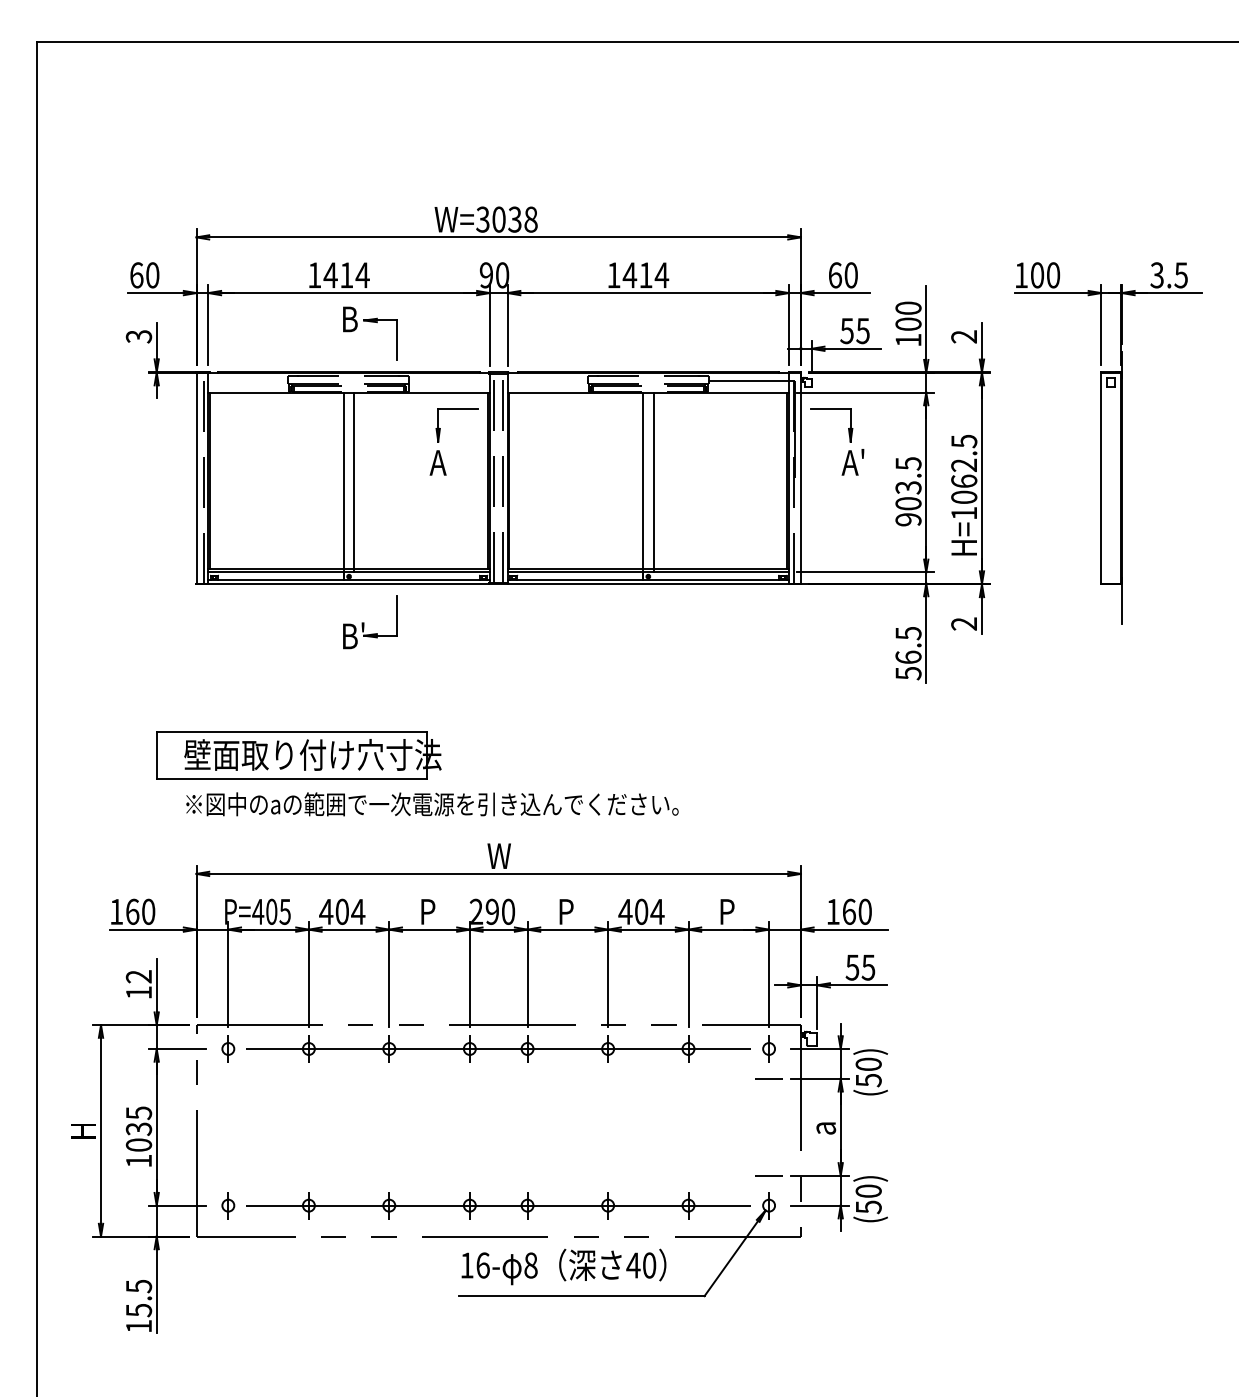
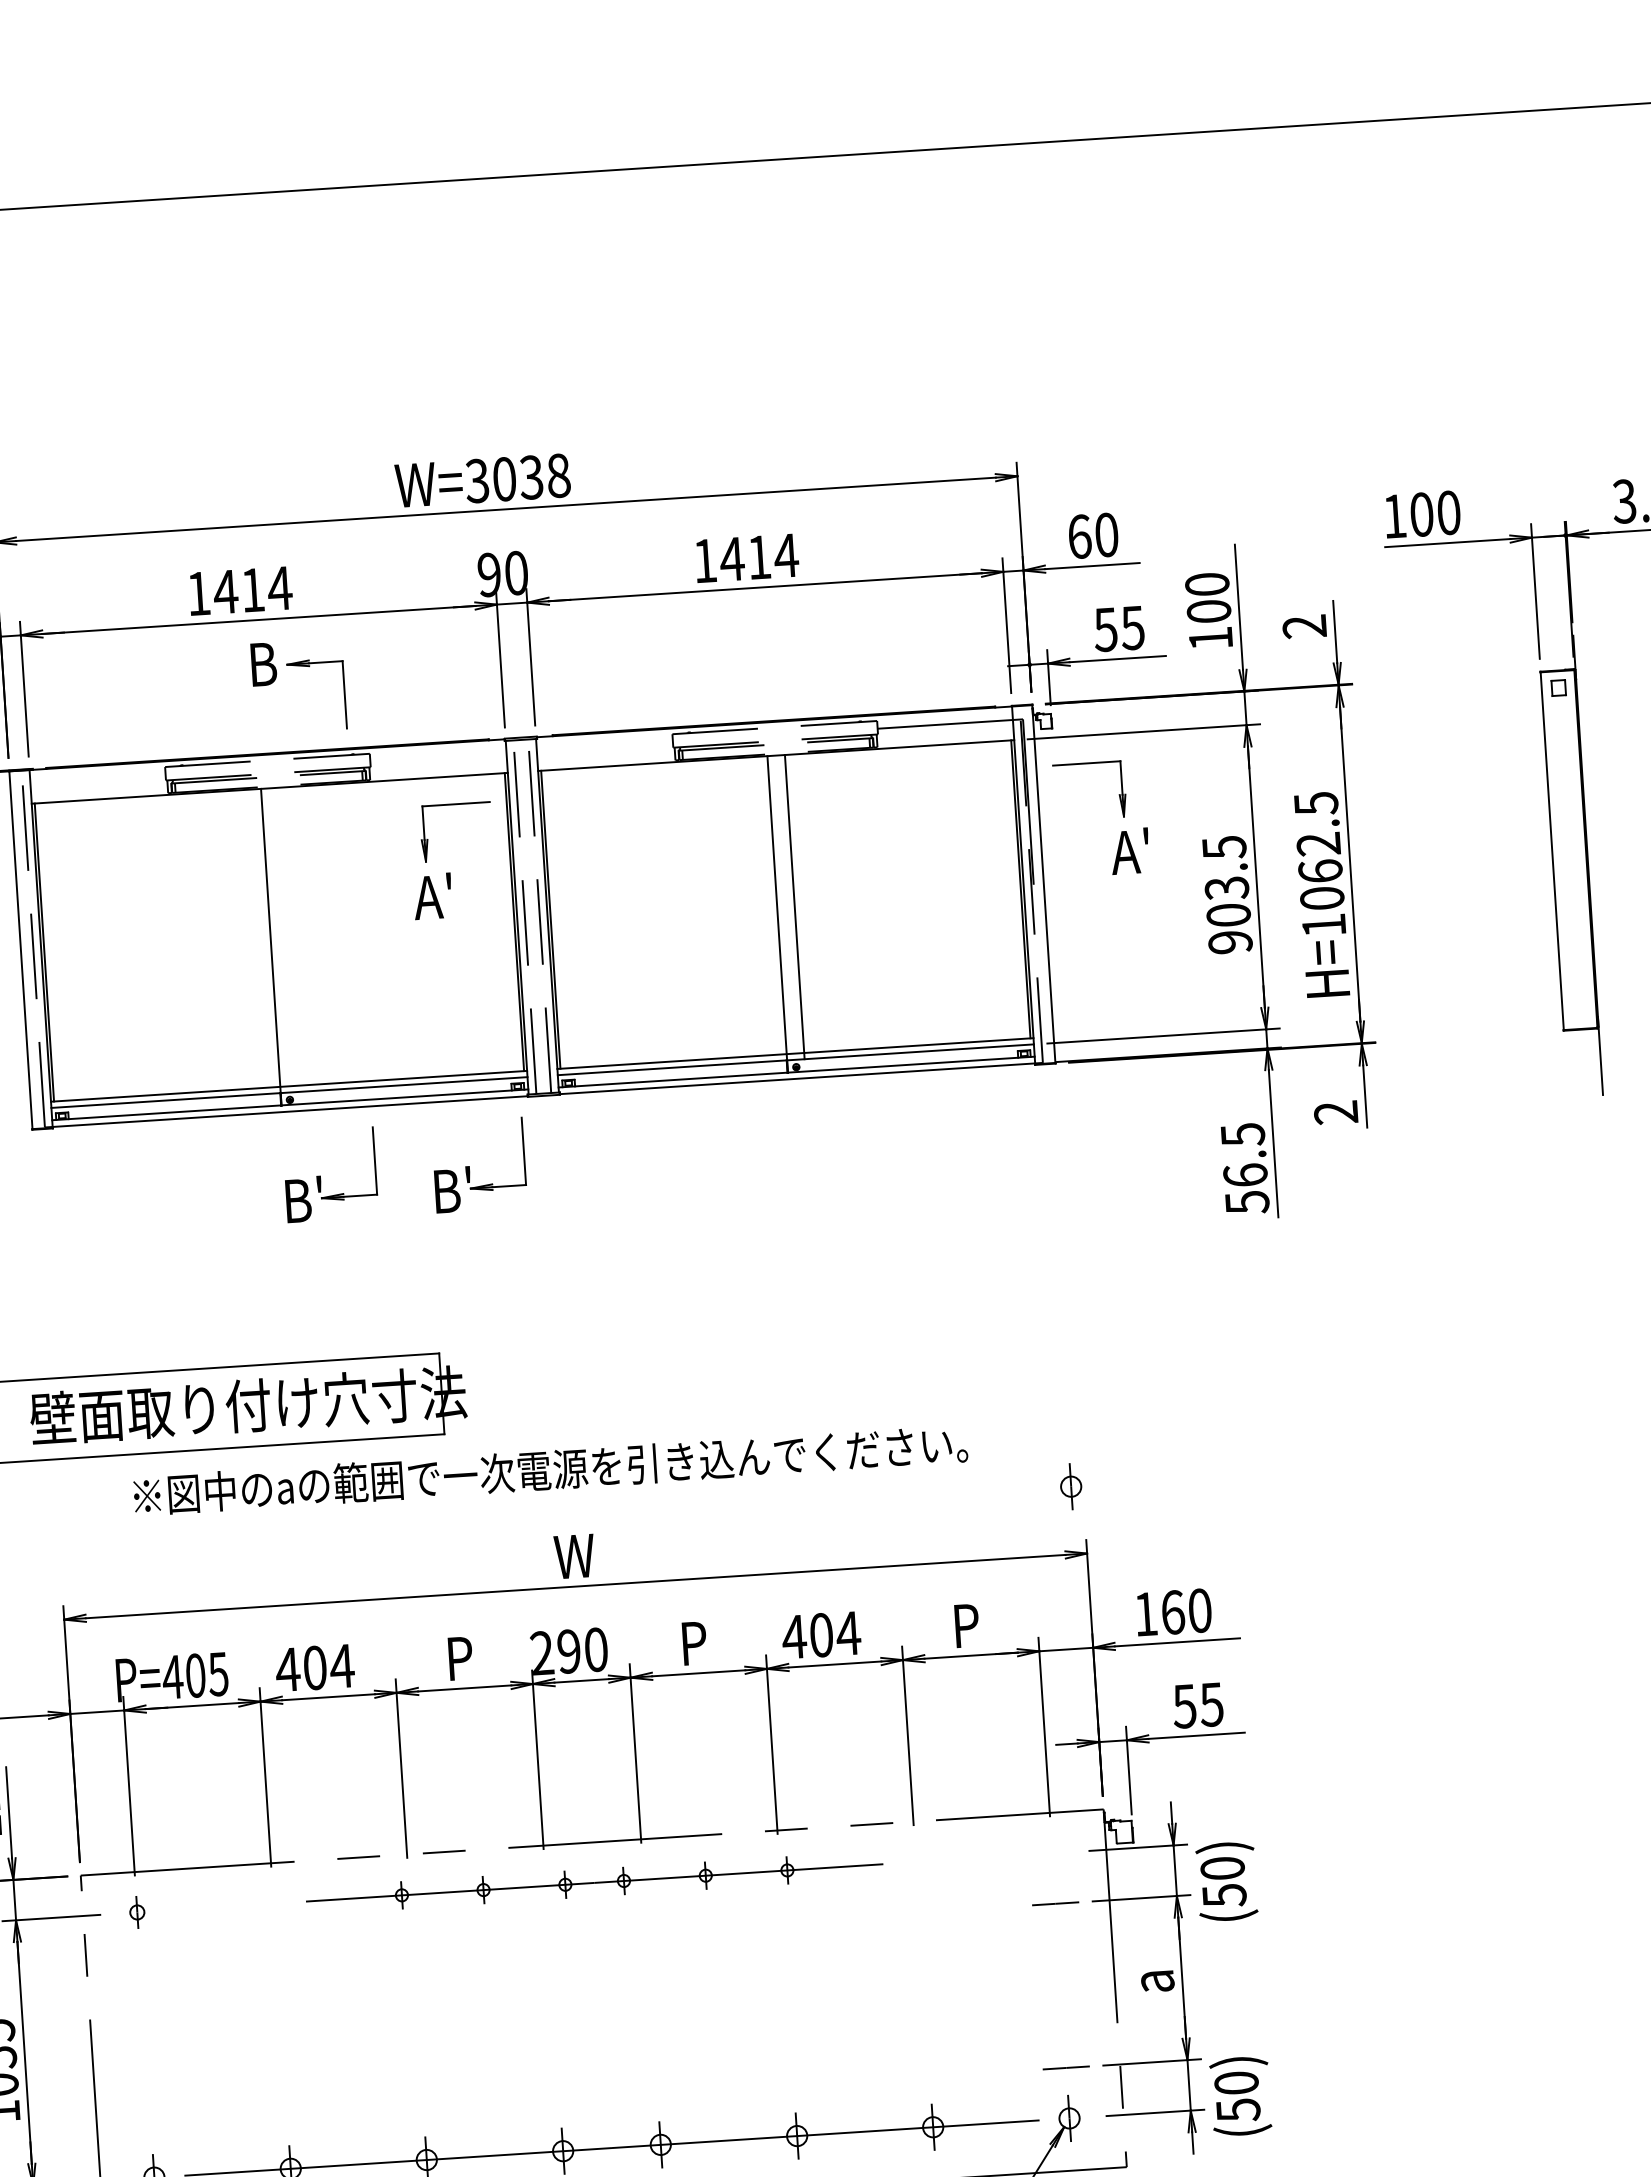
text: (450, 453) -> (448, 880), A -> A'
line: (354, 482) -> (288, 939), removed
part: (458, 622) -> (480, 1165), added
text: (432, 804) -> (550, 1470), moved
part: (228, 1048) -> (137, 1911), size x0.7
part: (498, 1048) -> (594, 1882), size x0.6
part: (768, 1048) -> (1070, 1485), moved

